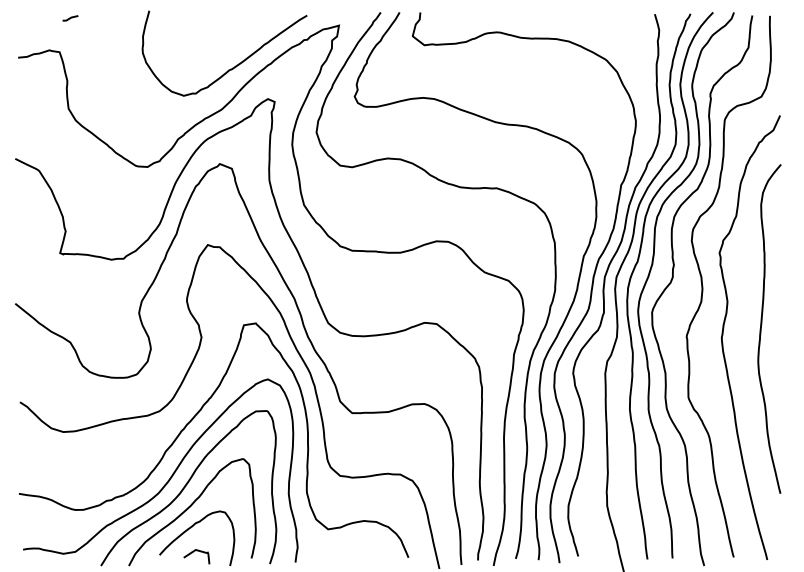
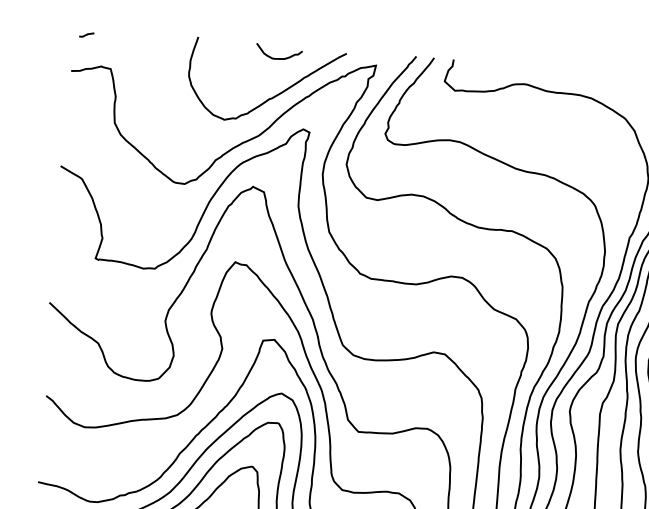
line: (70, 18) -> (86, 35), moved
curve: (238, 25) -> (281, 57), added

